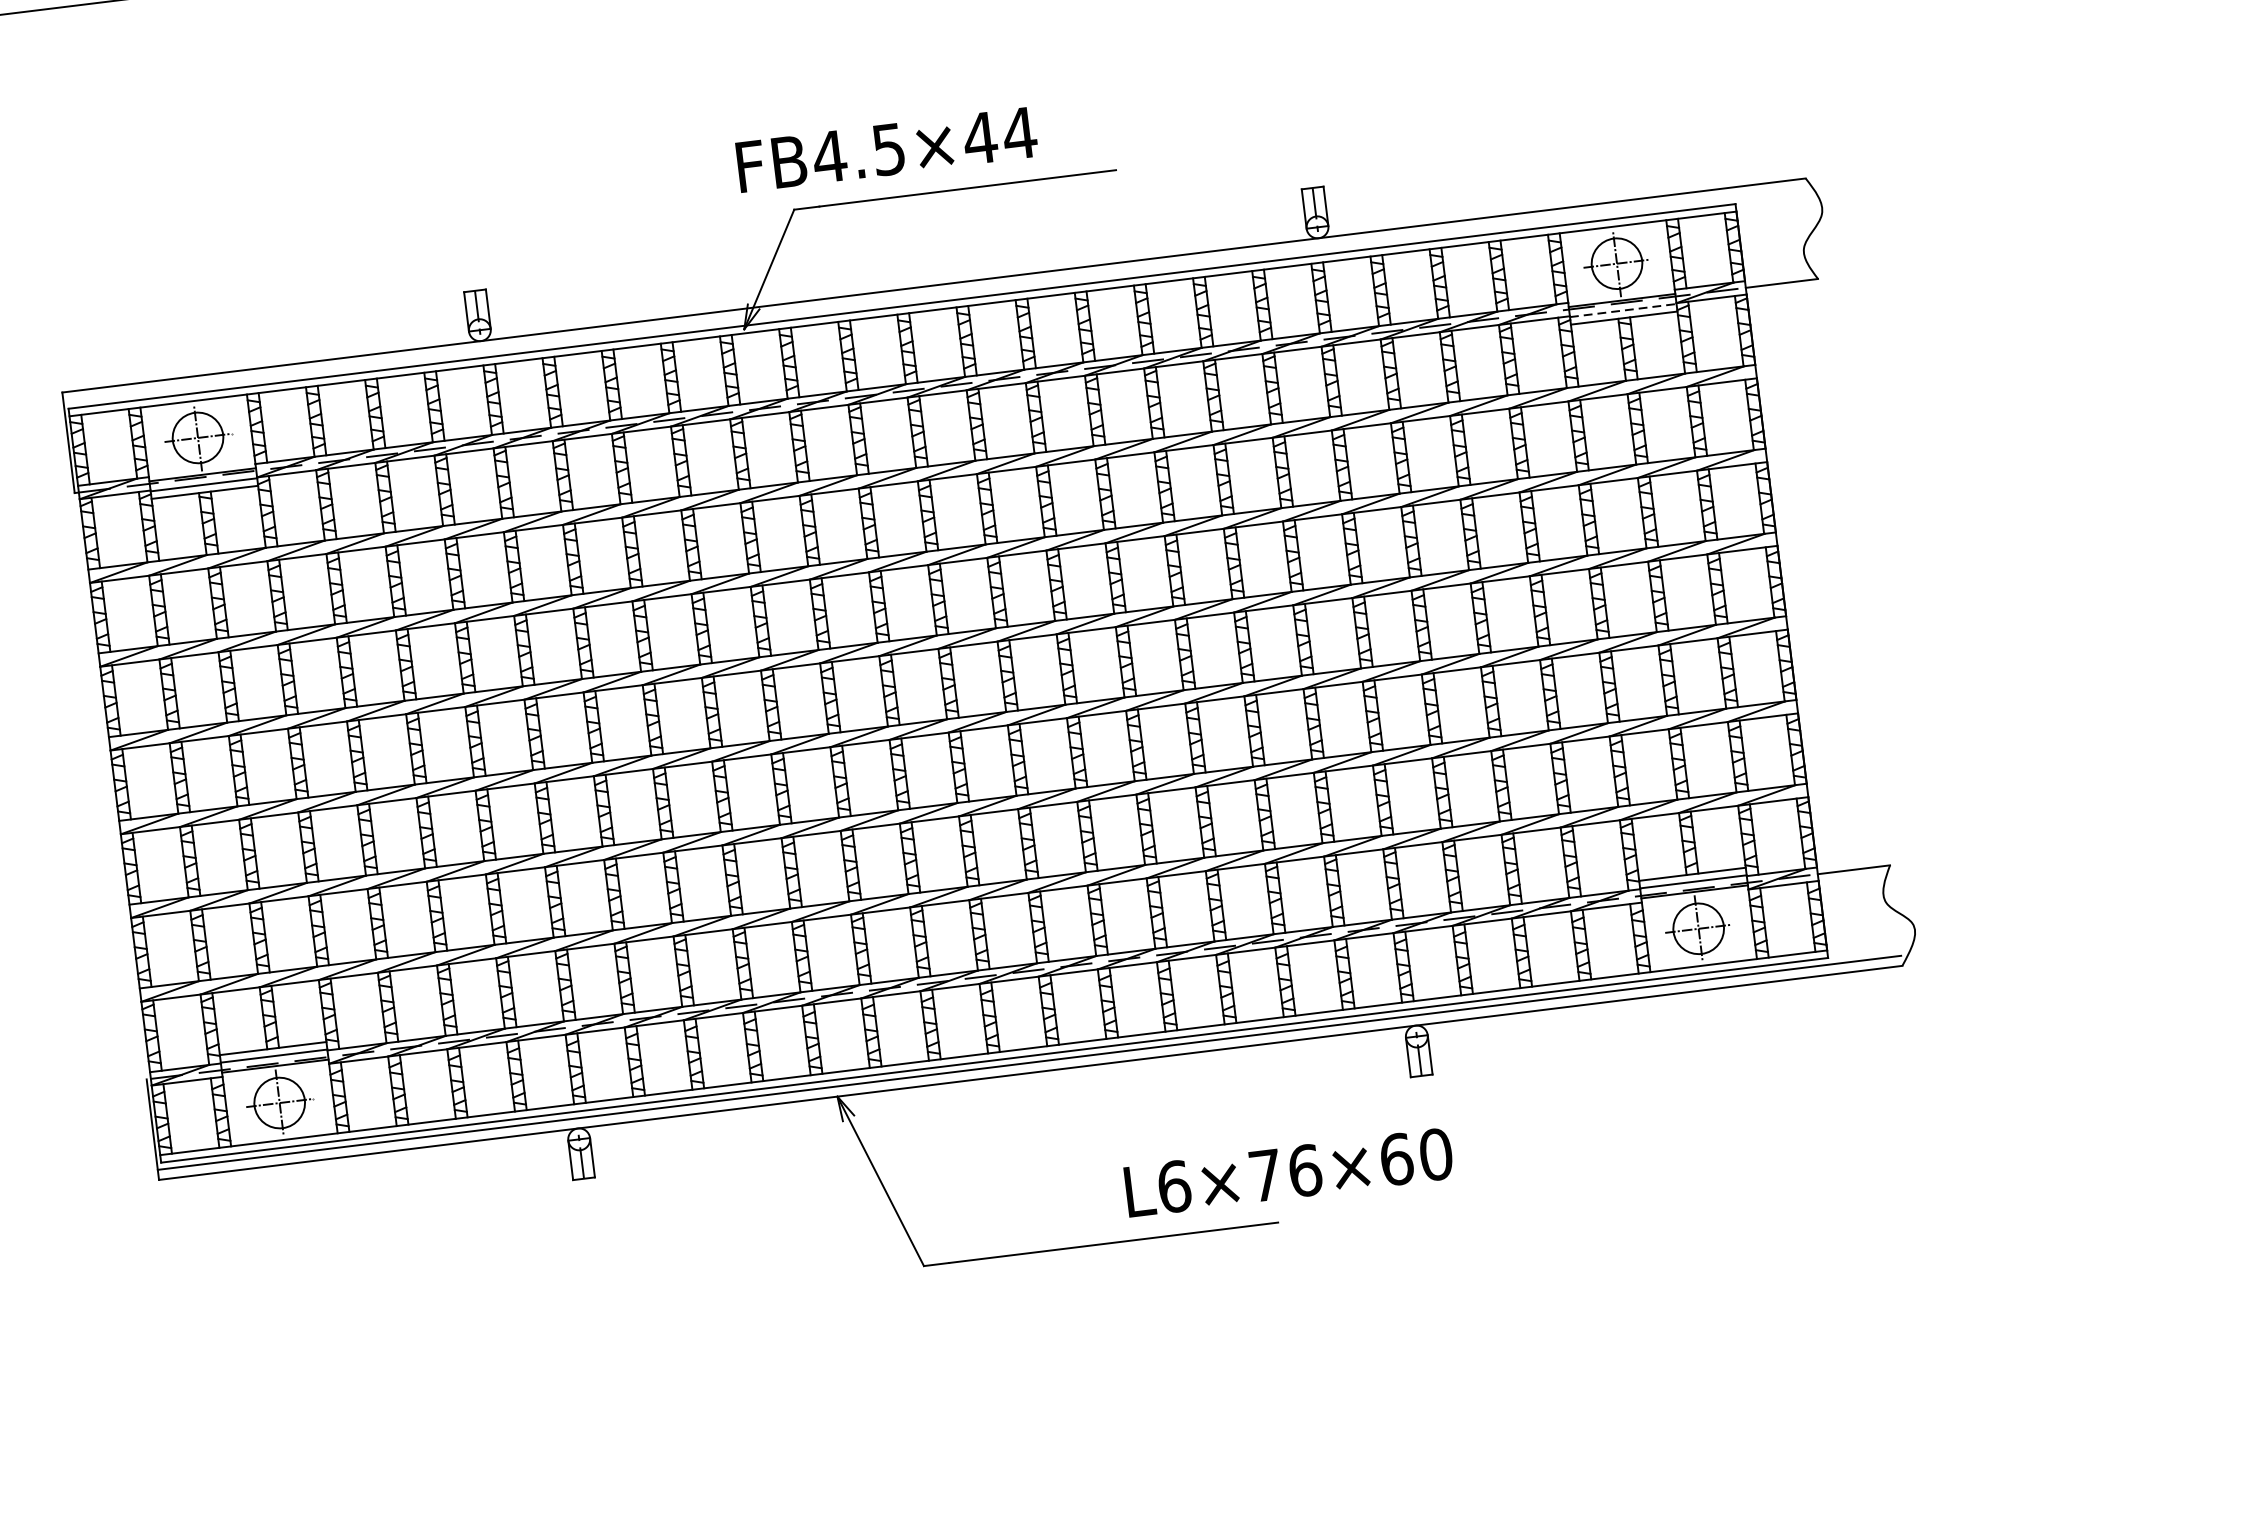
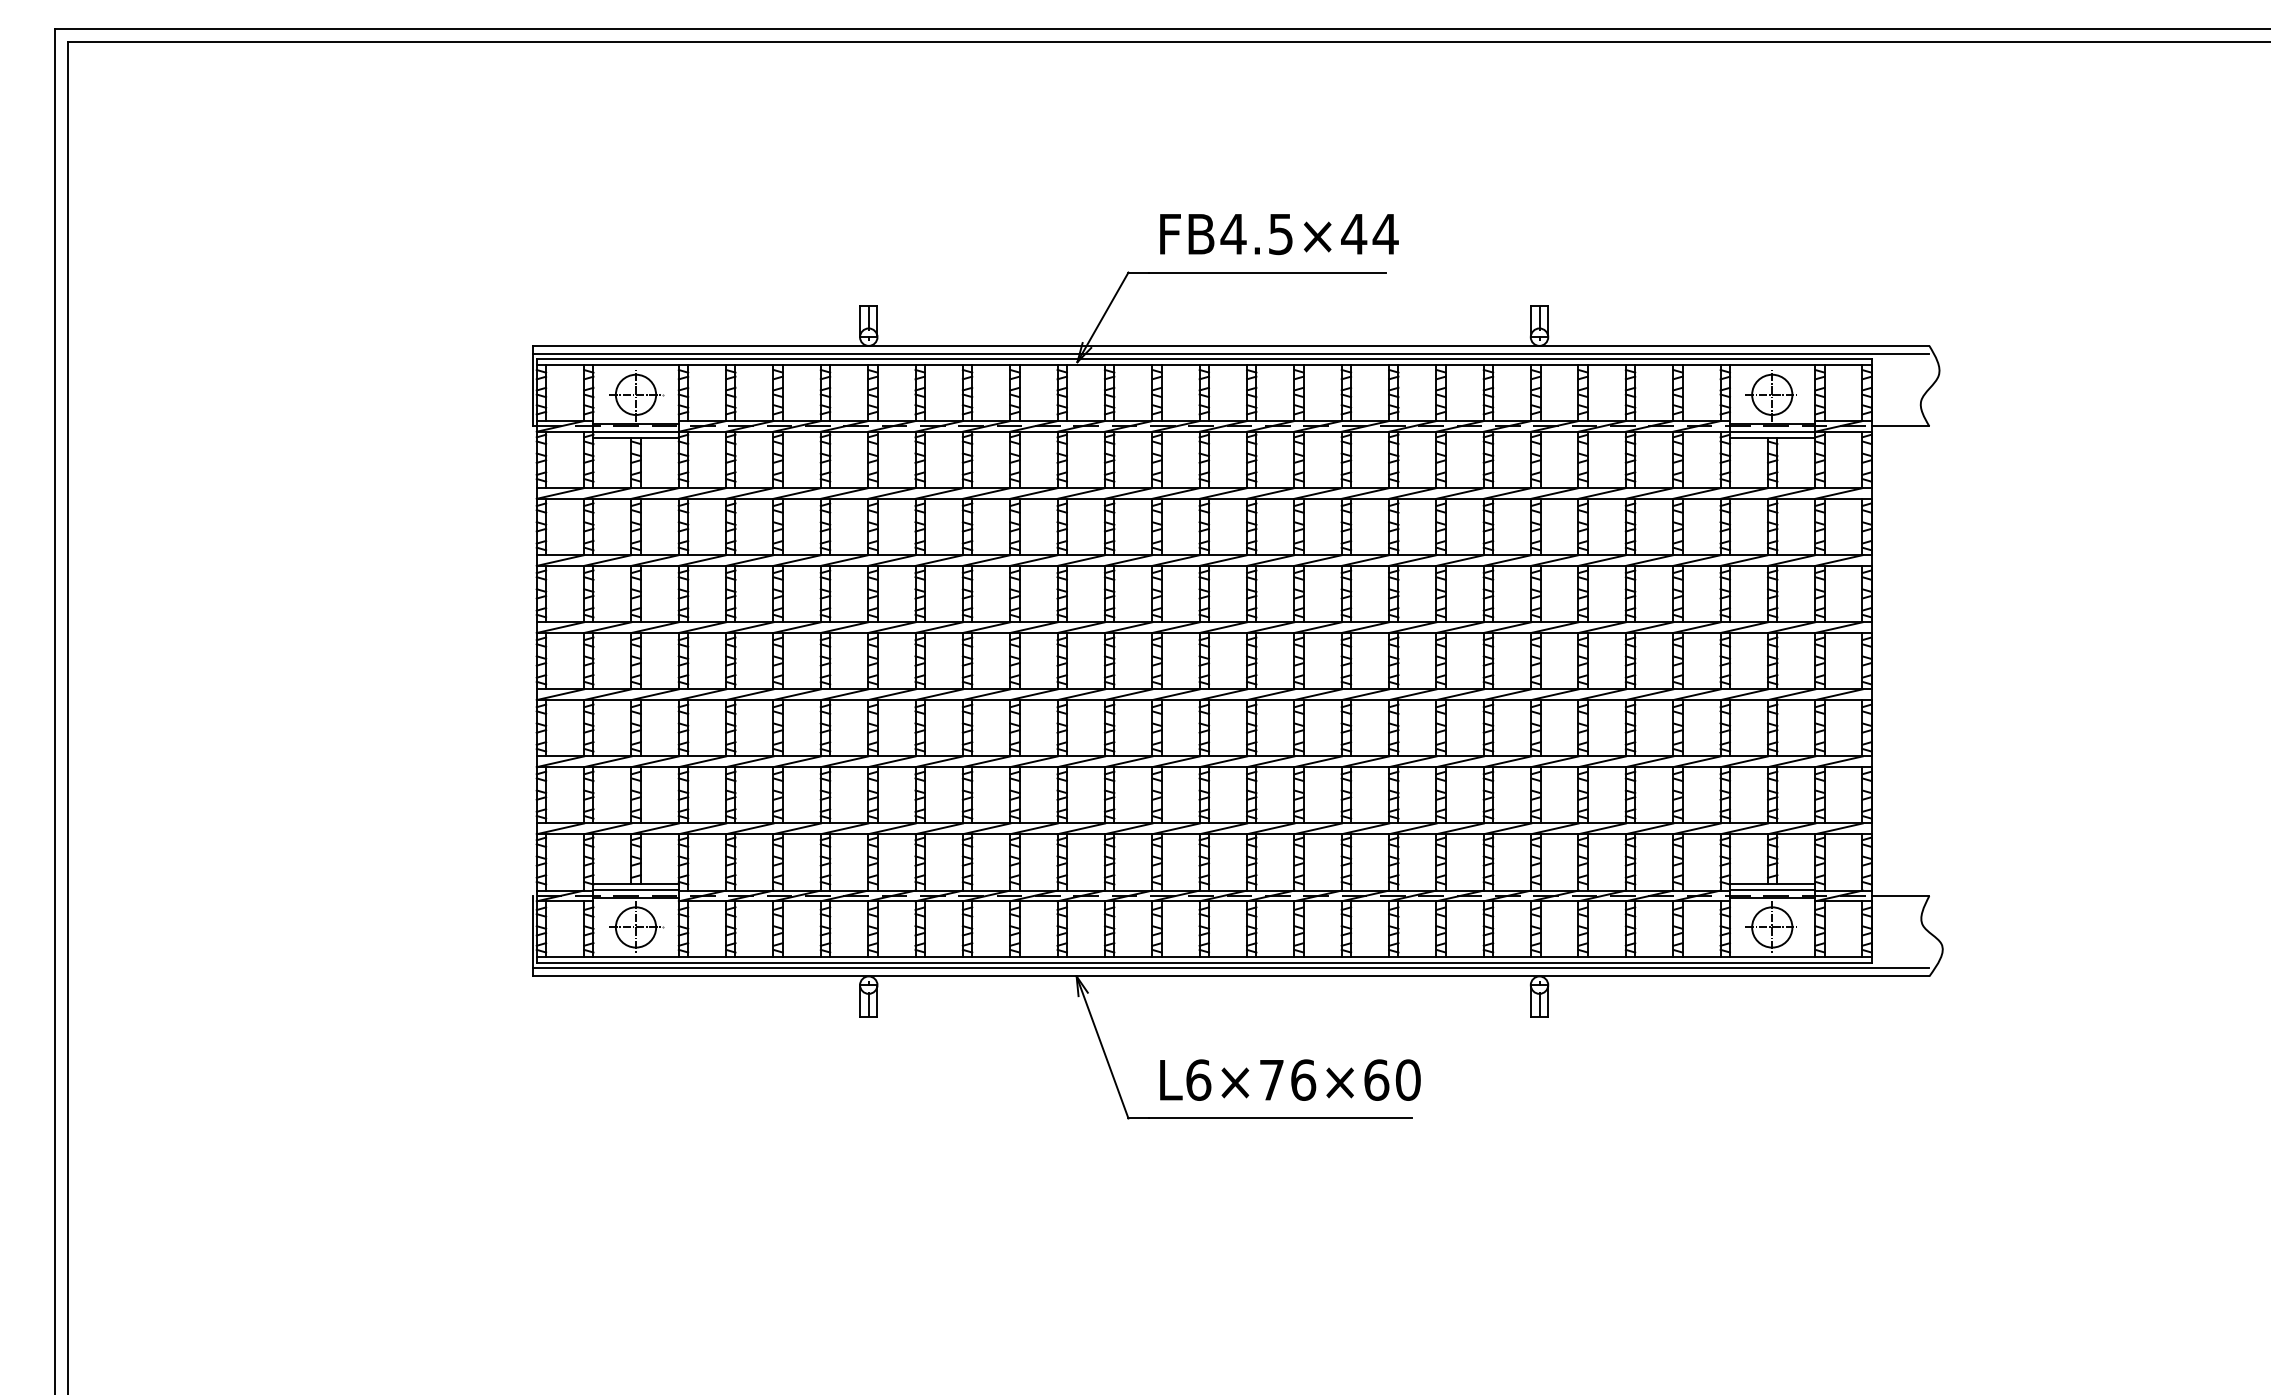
text: (887, 150) -> (1279, 234), moved
line: (935, 294) -> (1231, 353), added
line: (1623, 310) -> (1772, 432), dashed -> solid
text: (1288, 1171) -> (1290, 1079), moved

